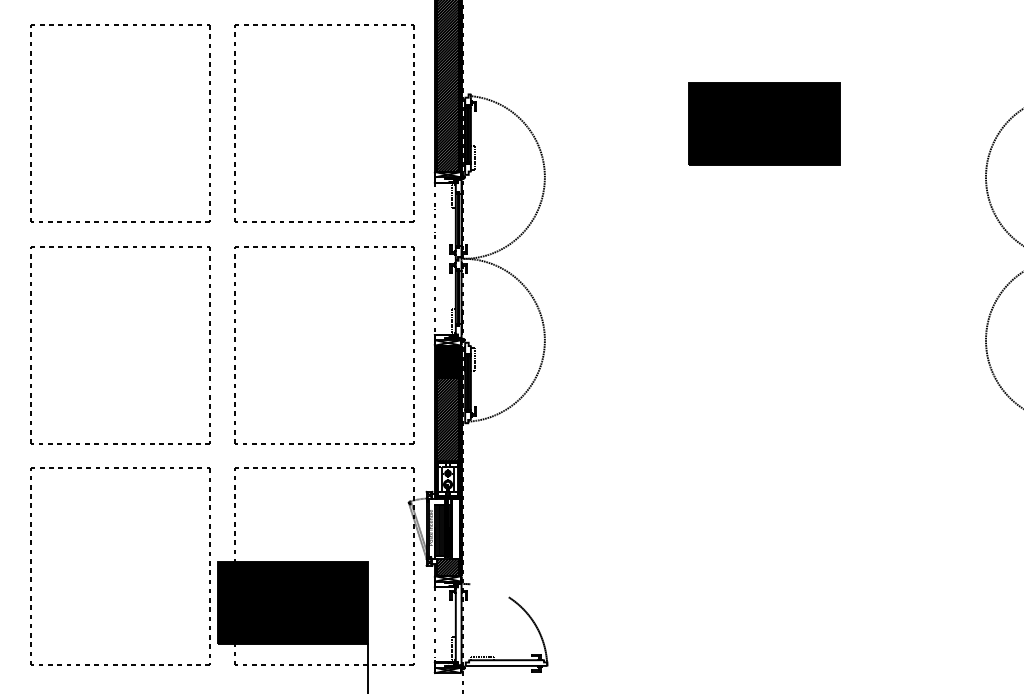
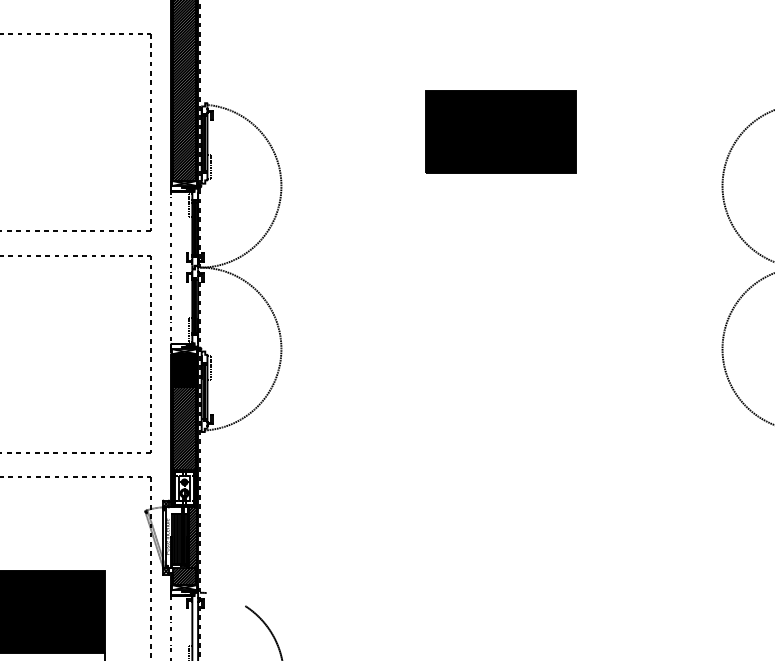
hatch: (456, 528) -> (193, 537), added

